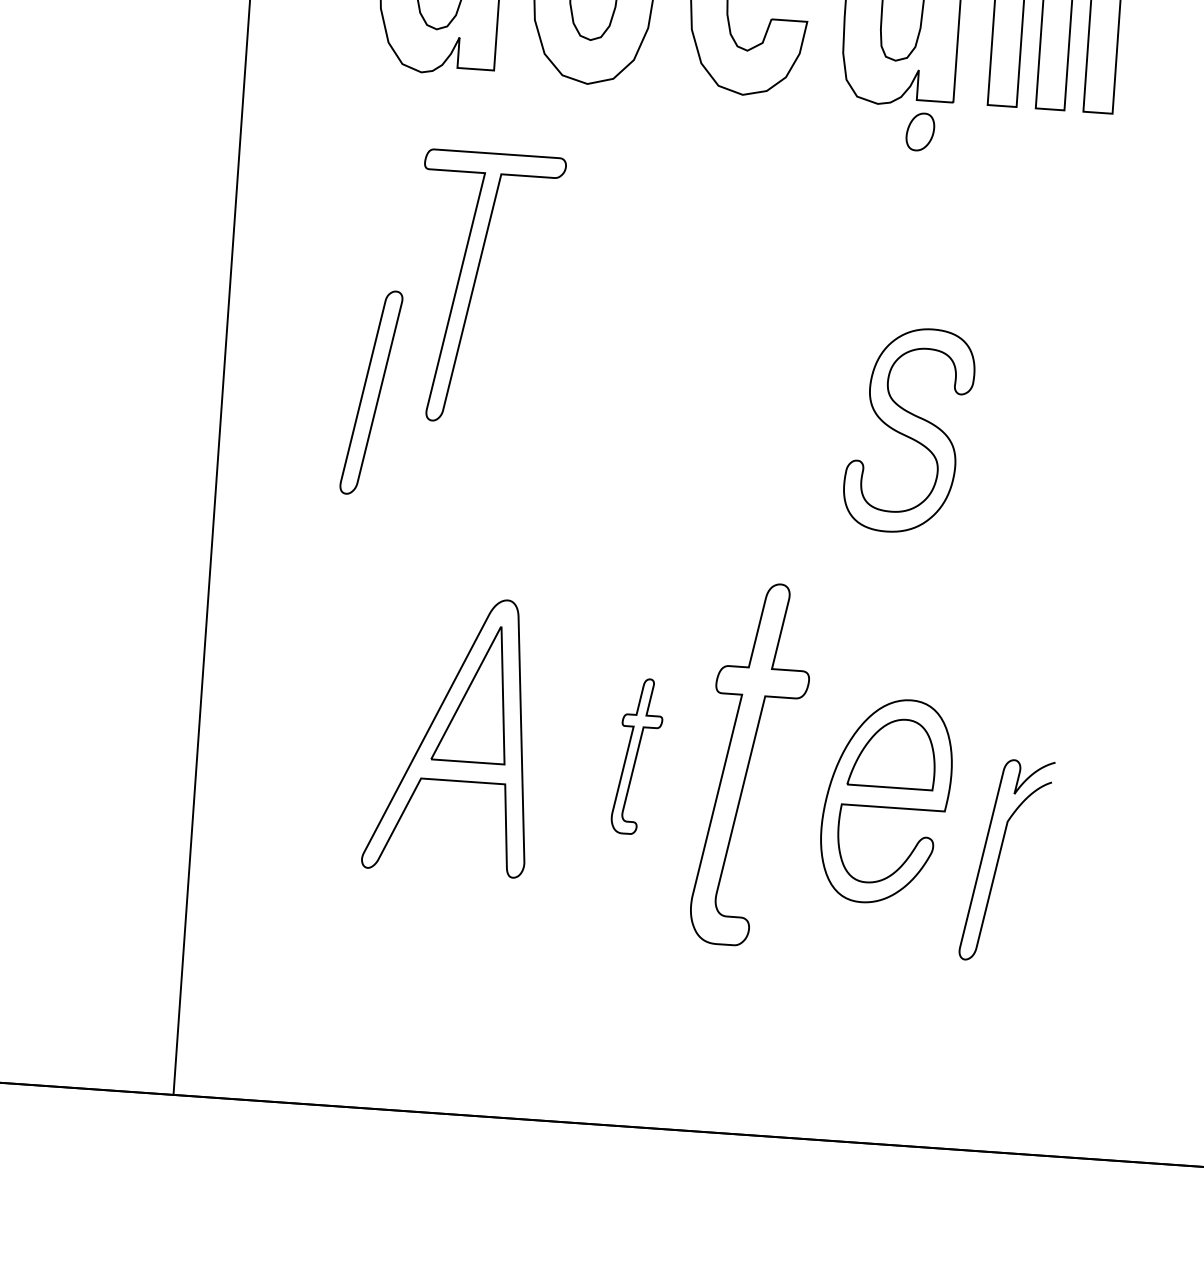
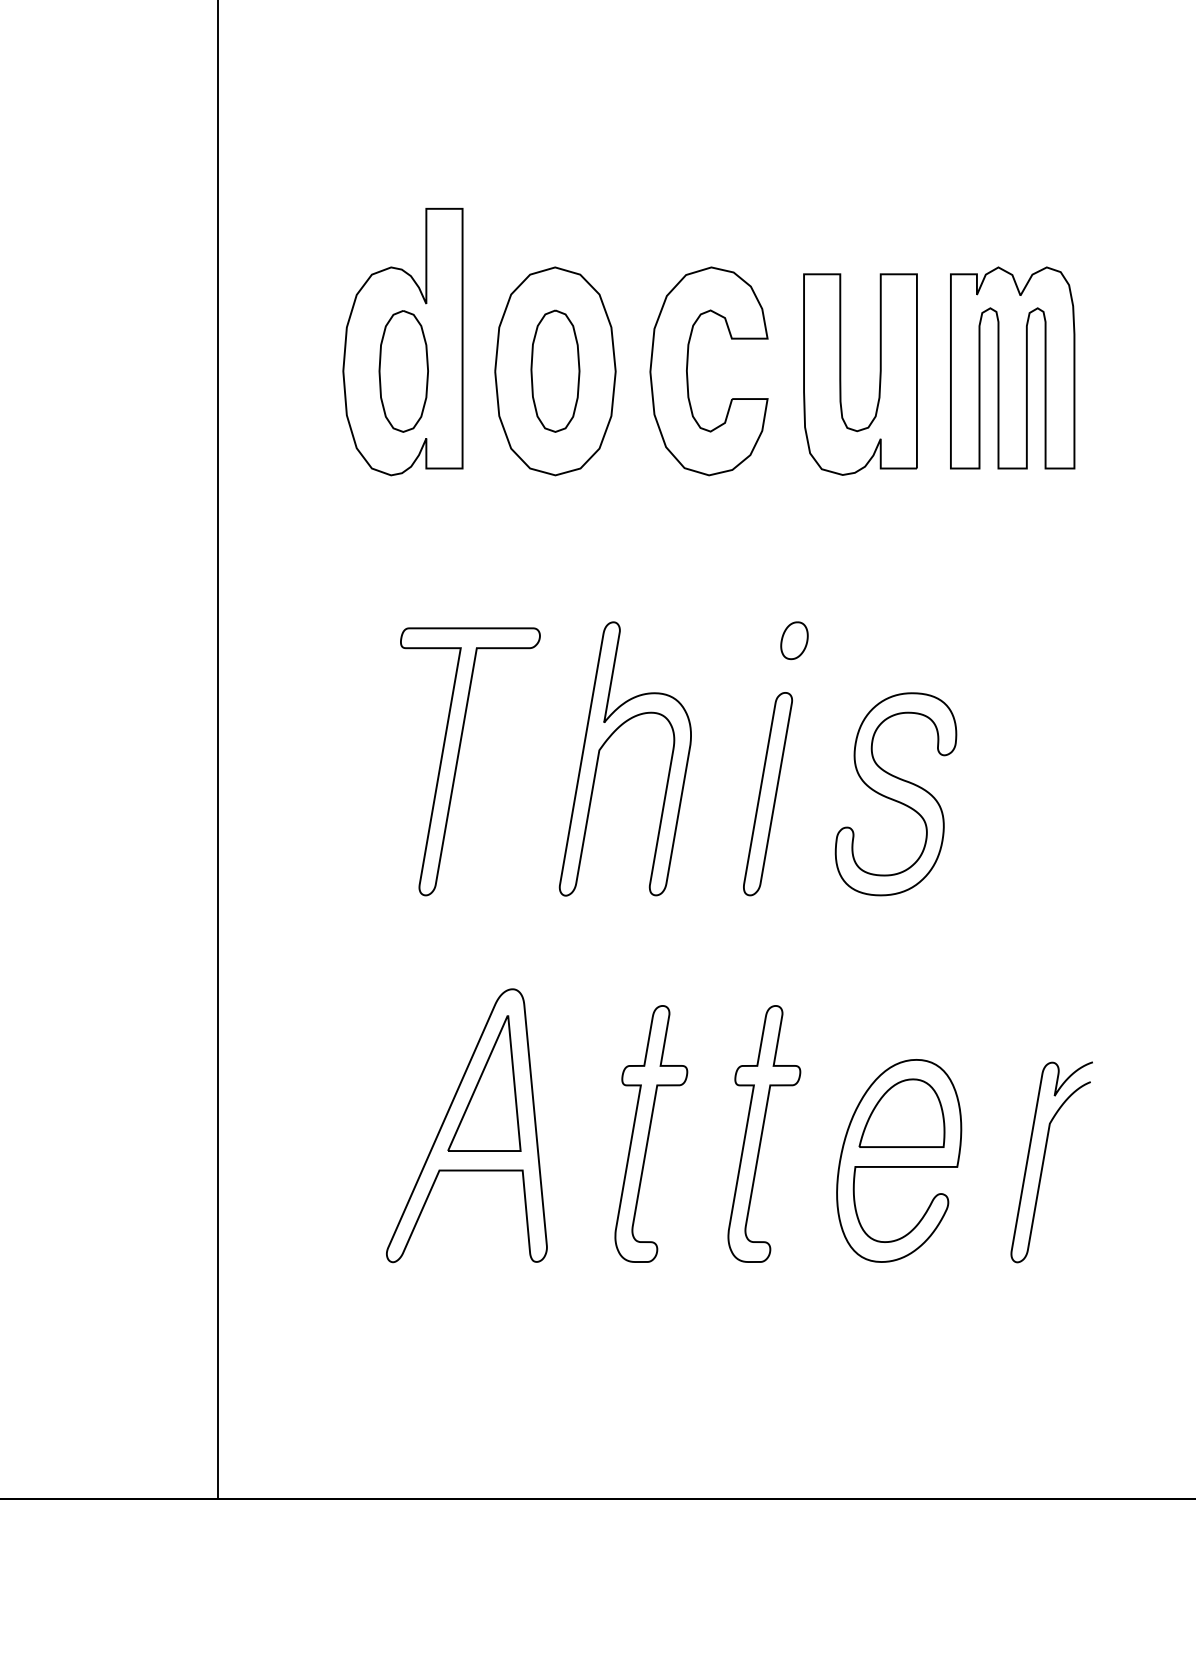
part: (920, 131) -> (794, 640), moved
part: (474, 287) -> (458, 761), moved
part: (617, 360) -> (604, 745), added
part: (370, 393) -> (767, 794), moved
part: (638, 756) -> (651, 1133), size x1.67
part: (752, 764) -> (764, 1133), size x0.71
curve: (999, 859) -> (1044, 1161), moved

